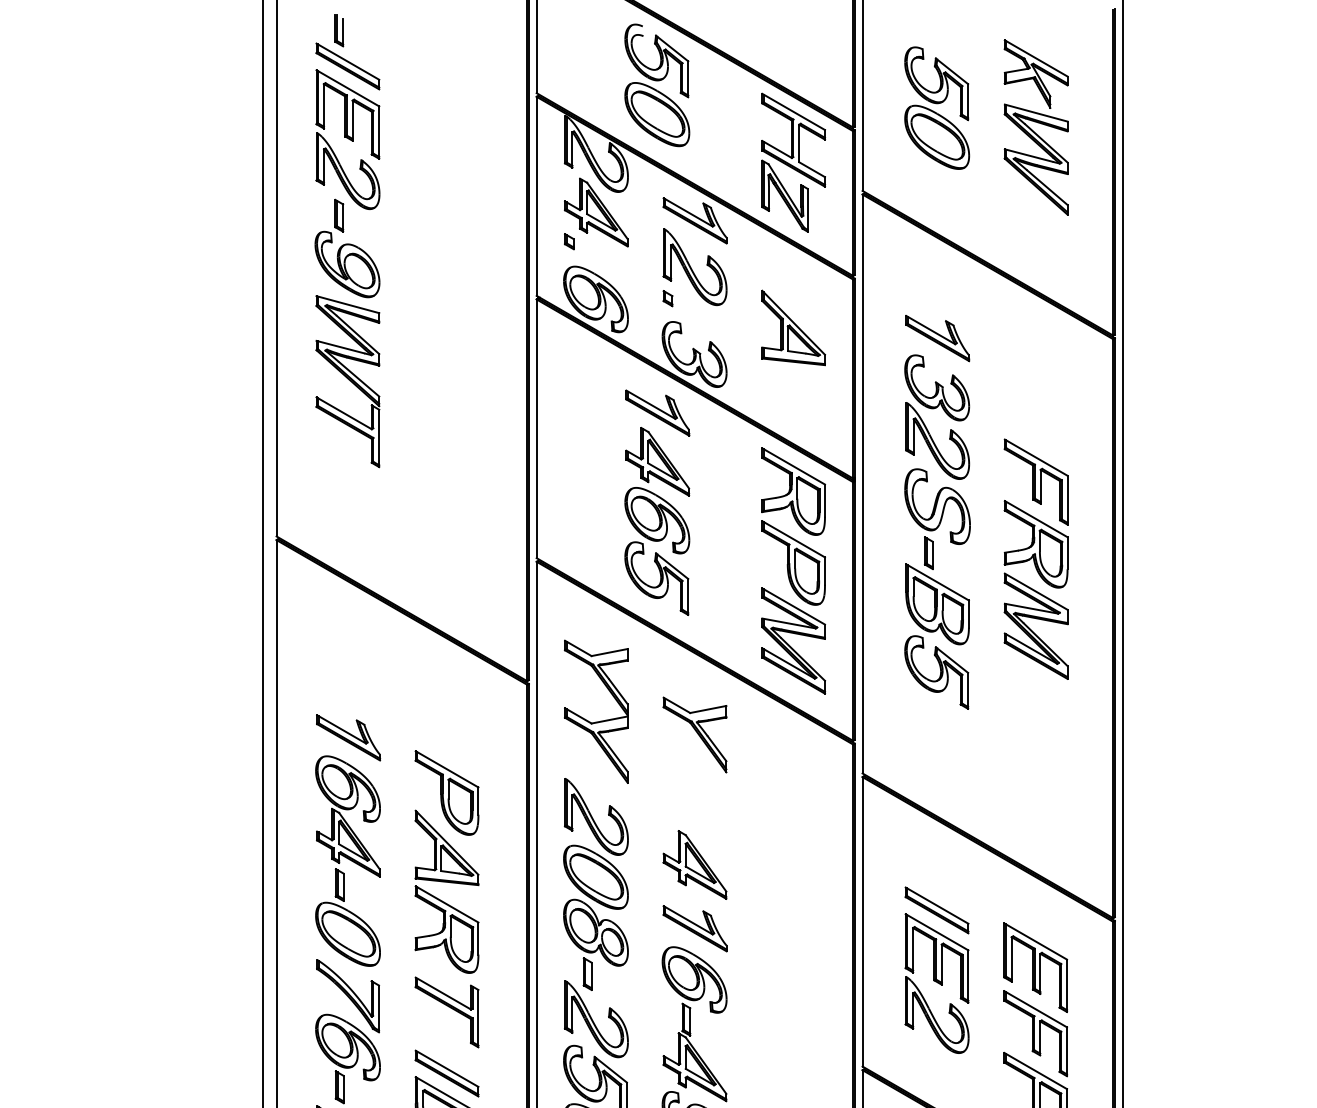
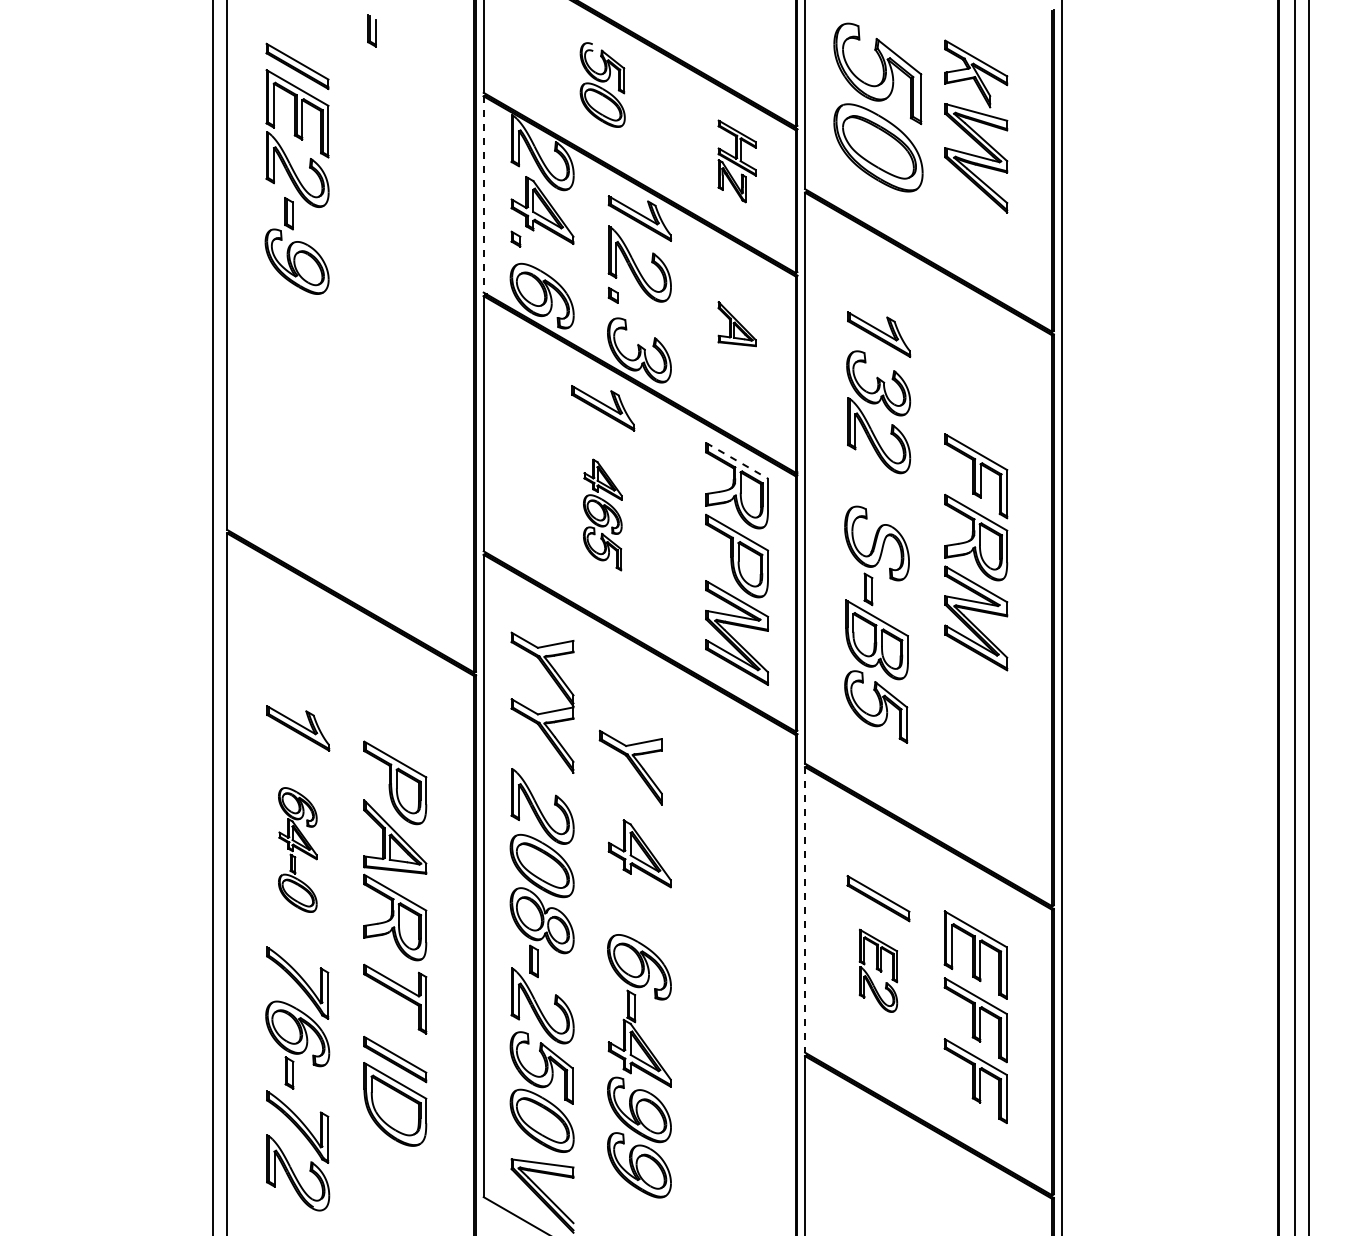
part: (338, 30) -> (371, 30), moved
part: (657, 84) -> (602, 84), size x0.7
part: (937, 108) -> (878, 107), size x1.4
part: (794, 162) -> (737, 161), size x0.6
line: (536, 197) -> (483, 195), solid -> dashed
part: (794, 327) -> (737, 323), size x0.6
part: (347, 381) -> (297, 377), removed
line: (794, 466) -> (737, 460), solid -> dashed
part: (657, 520) -> (602, 514), size x0.6
part: (937, 588) -> (876, 624), moved
part: (694, 734) -> (630, 767), moved
part: (347, 860) -> (297, 849), size x0.6
line: (863, 921) -> (805, 909), solid -> dashed
part: (694, 928) -> (639, 916), removed
part: (937, 983) -> (878, 970), size x0.6

